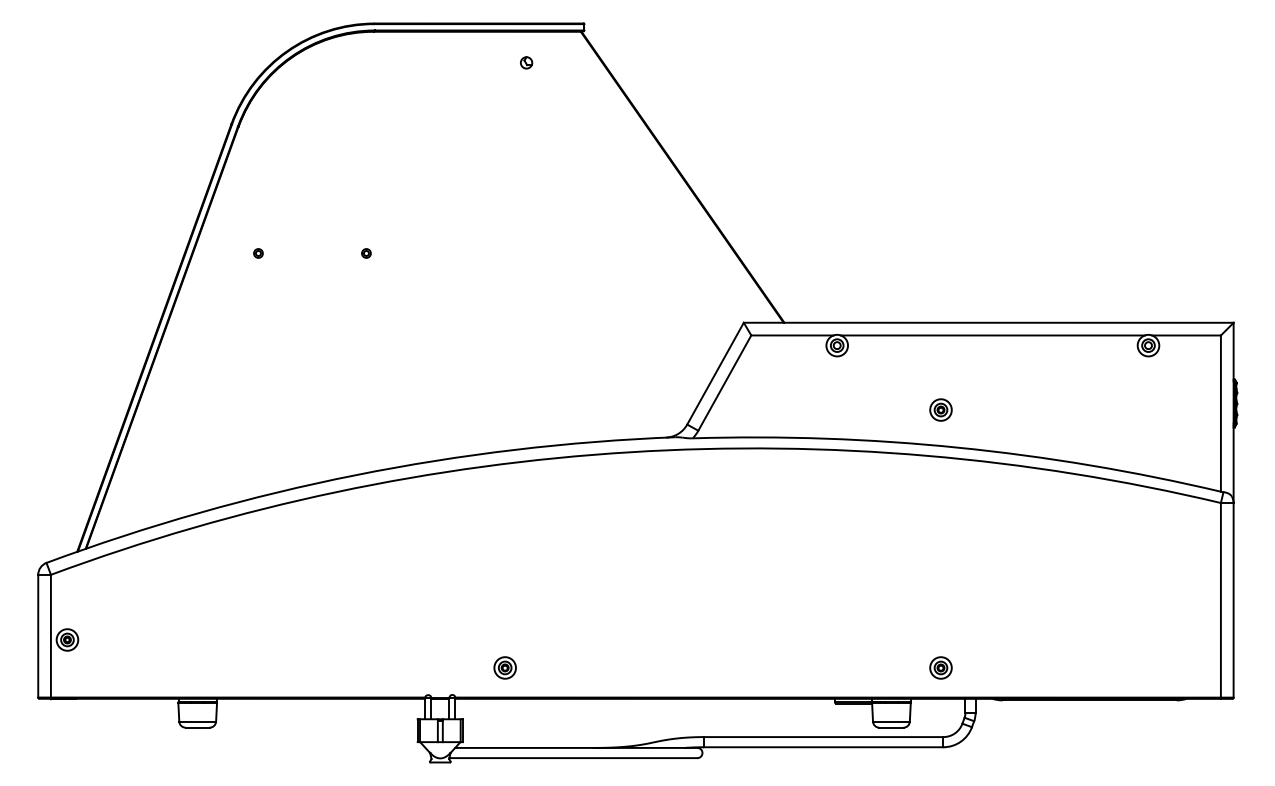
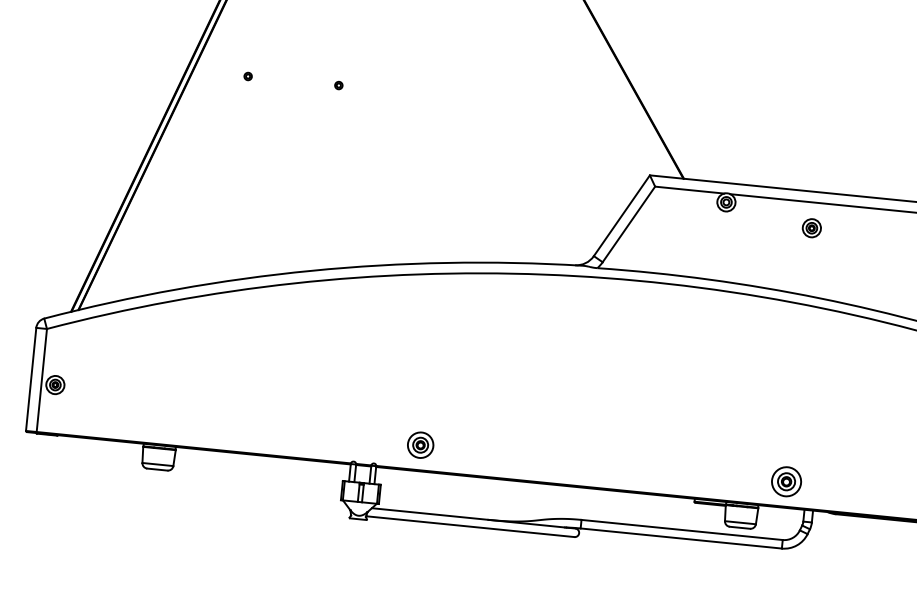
part: (940, 409) -> (811, 227), moved
part: (504, 667) -> (420, 444), size x1.4
part: (940, 667) -> (786, 481), size x1.6

